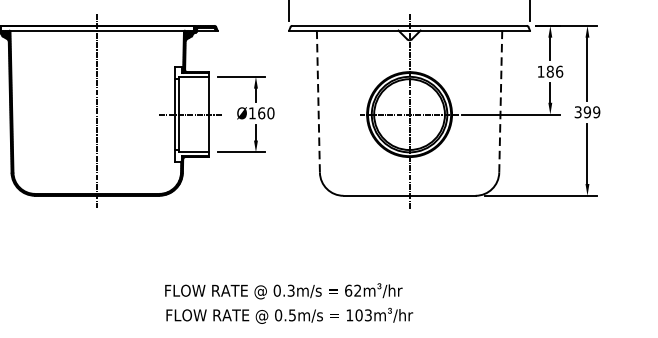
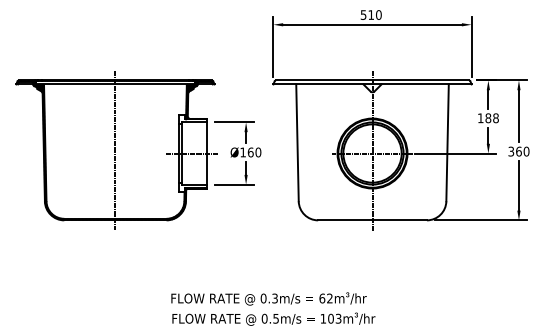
text: (558, 70) -> (495, 117), 186 -> 188
line: (318, 102) -> (297, 143), dashed -> solid
line: (500, 102) -> (447, 143), dashed -> solid
text: (591, 112) -> (522, 151), 399 -> 360

